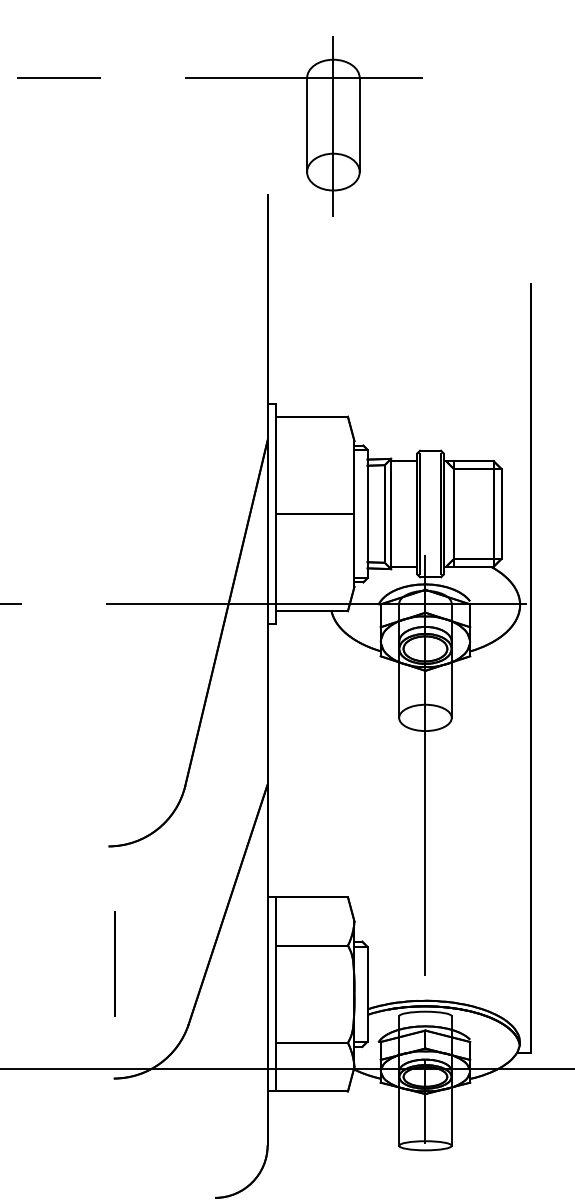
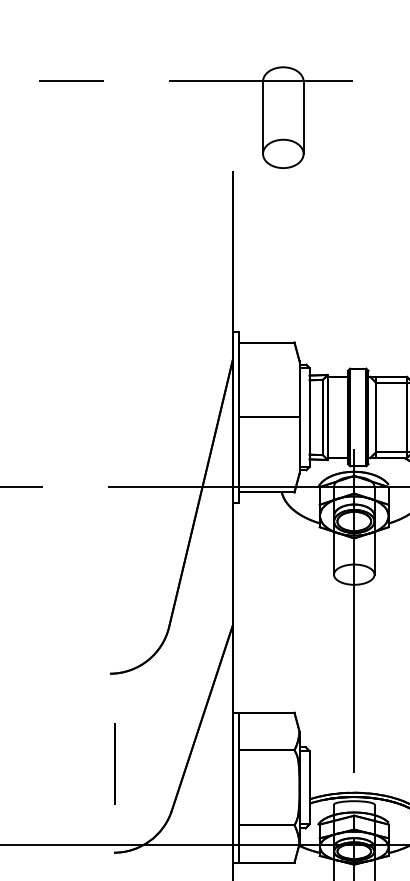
line: (333, 126) -> (283, 118), removed

